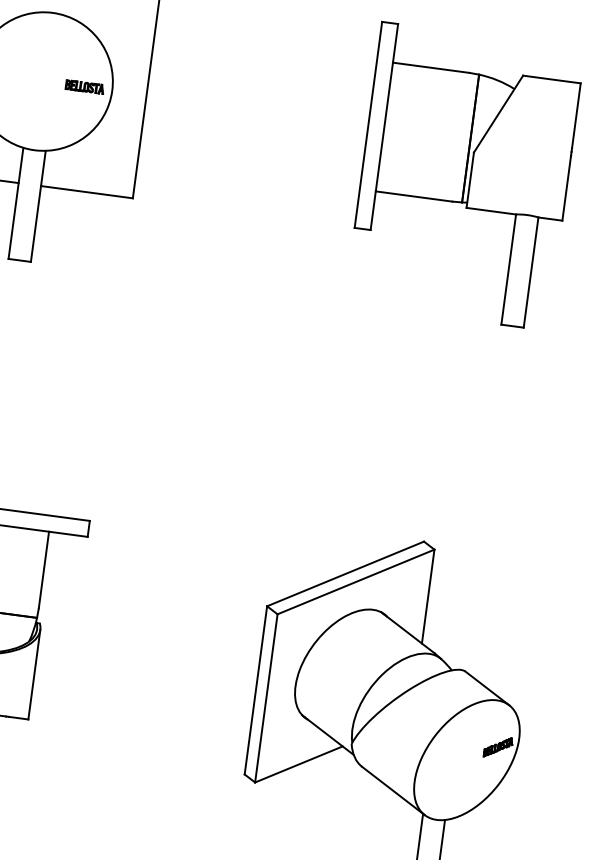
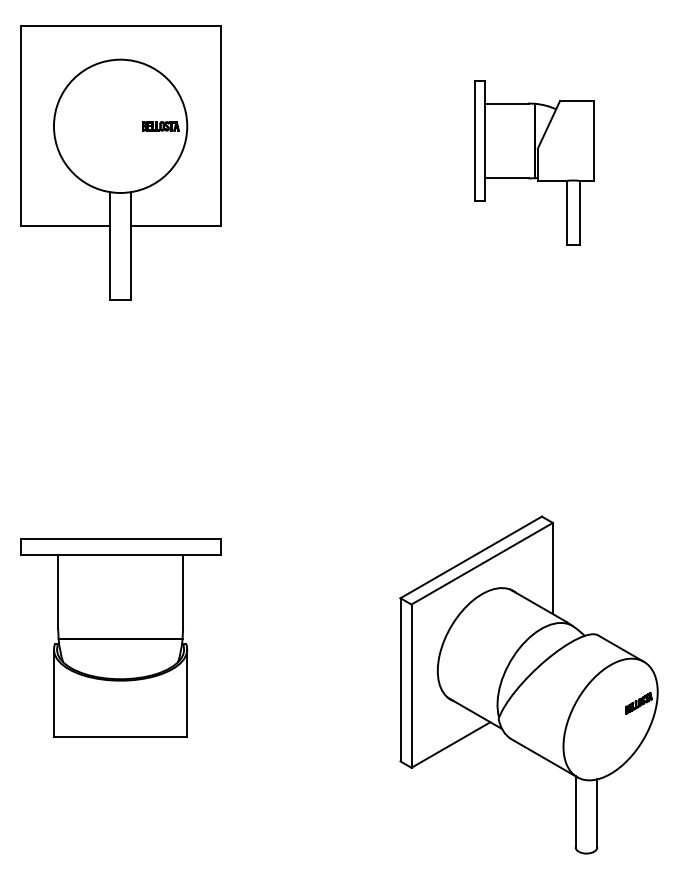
part: (465, 175) -> (534, 162), size x0.6

